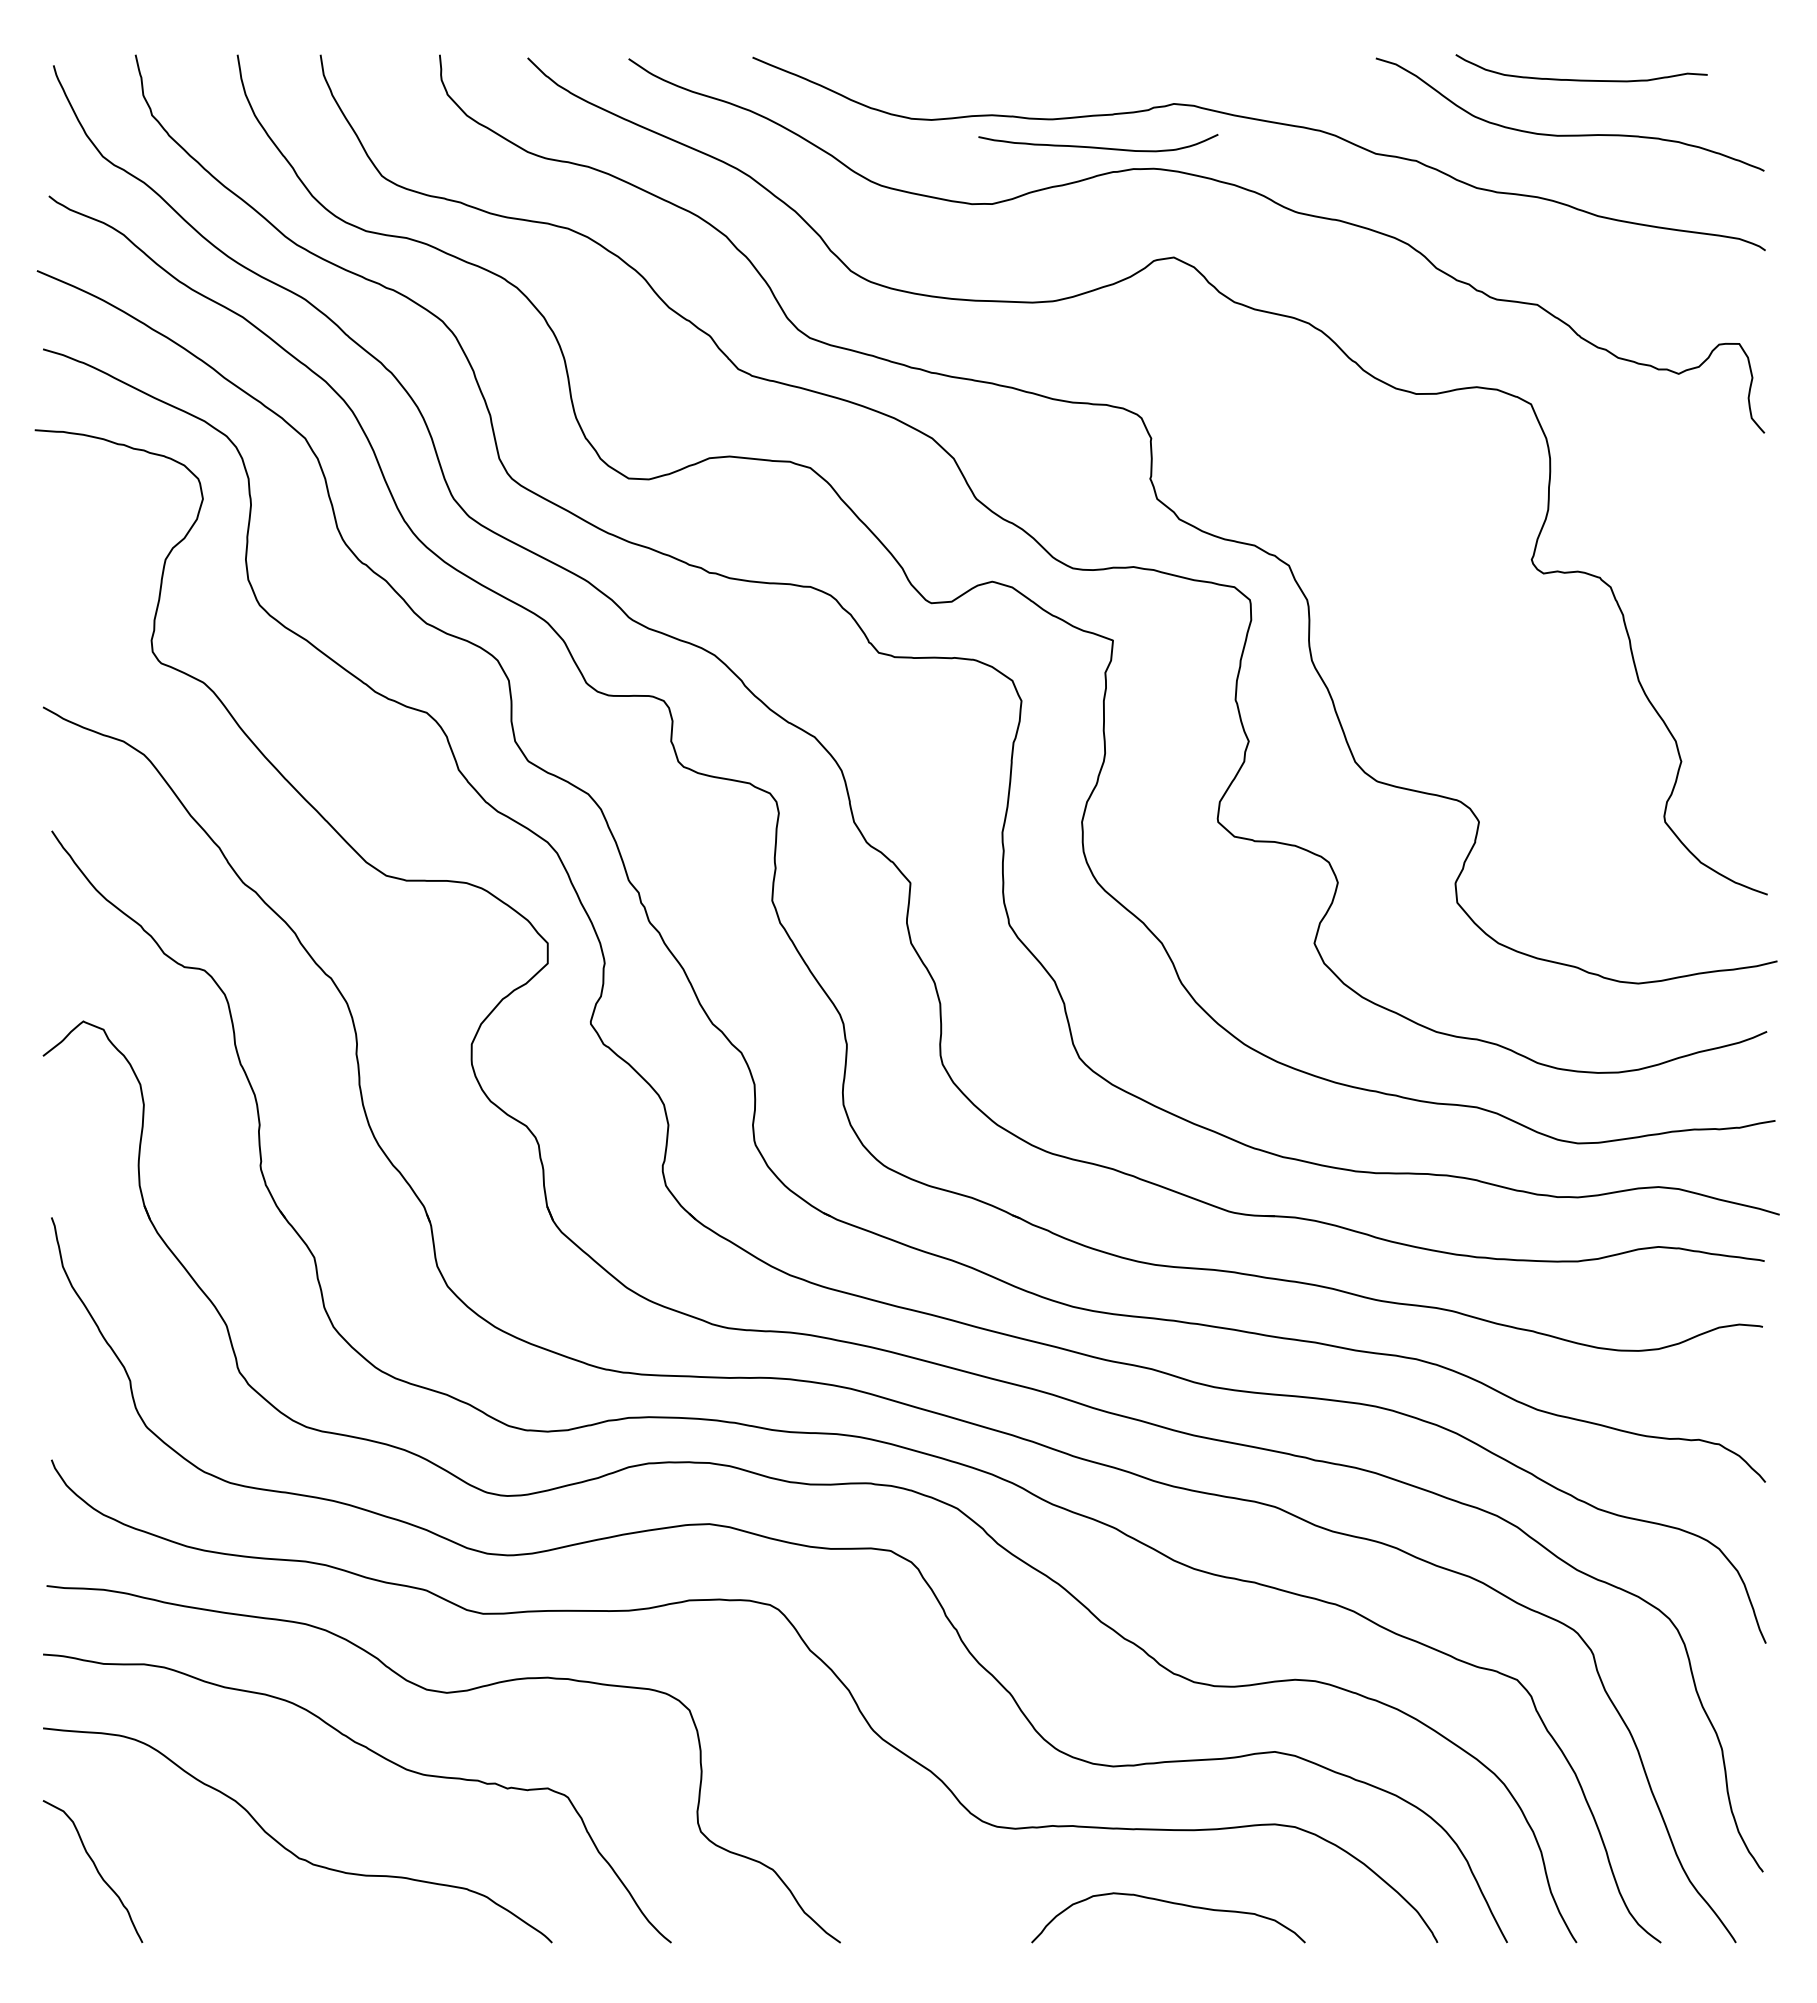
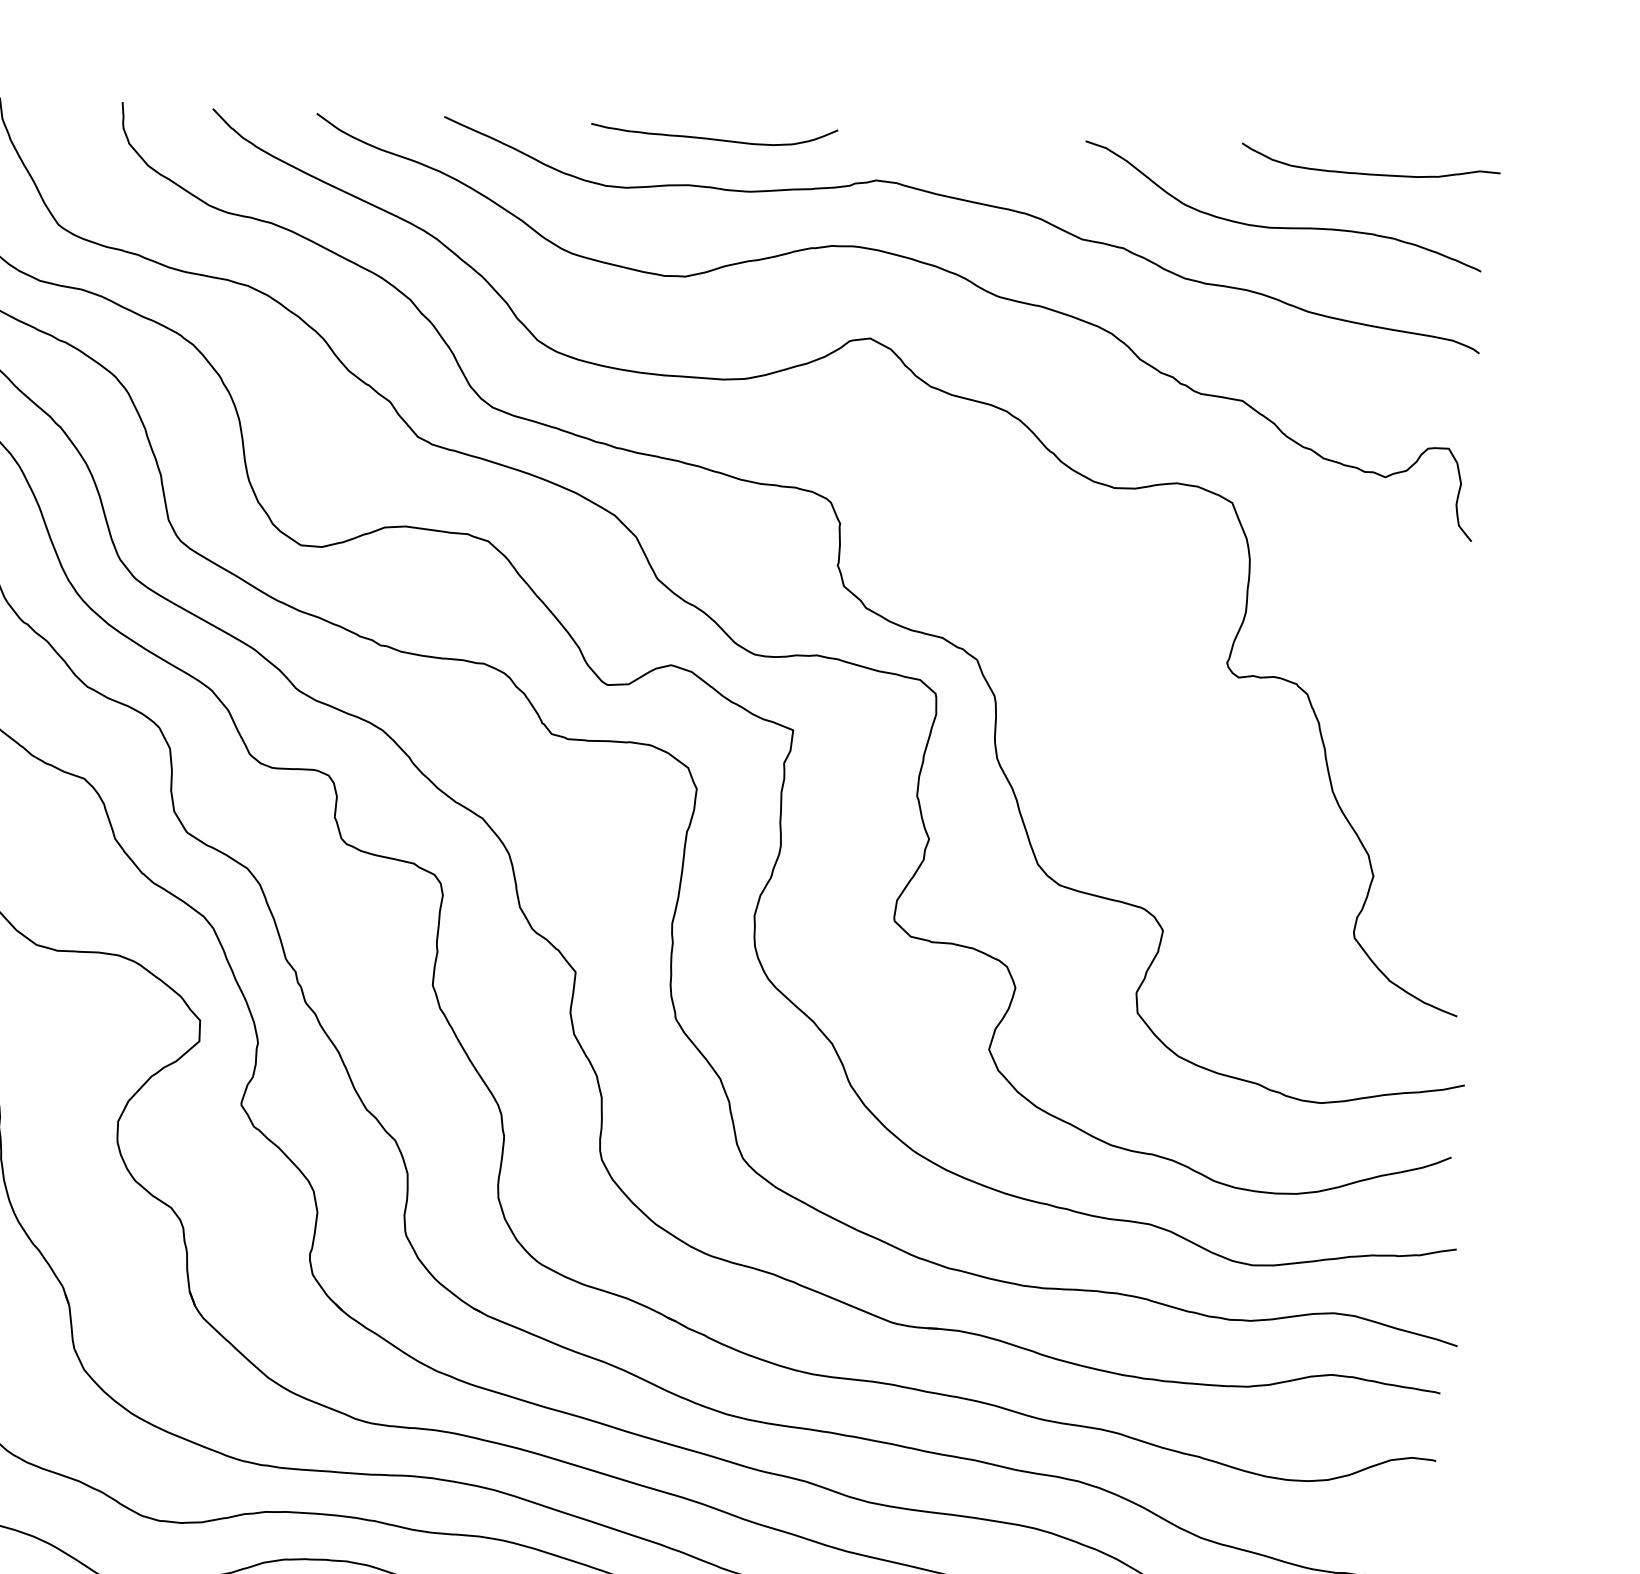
curve: (1581, 79) -> (1370, 173), moved
curve: (1098, 147) -> (714, 139), moved

